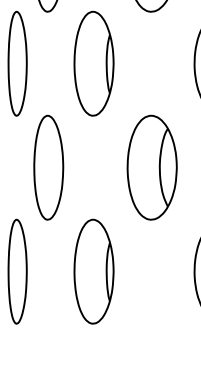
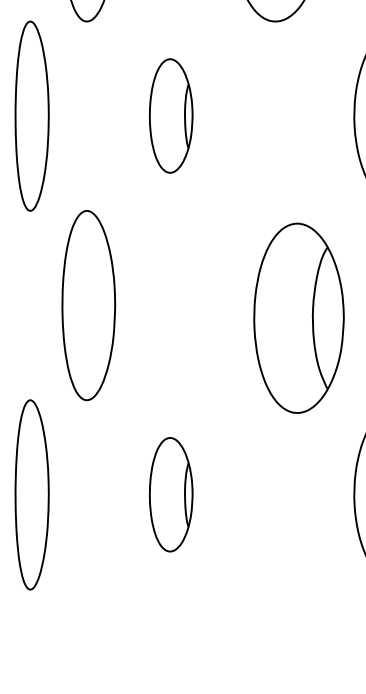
part: (93, 63) -> (170, 115), size x0.6
part: (151, 167) -> (297, 317), moved
part: (93, 271) -> (170, 494), size x0.6

